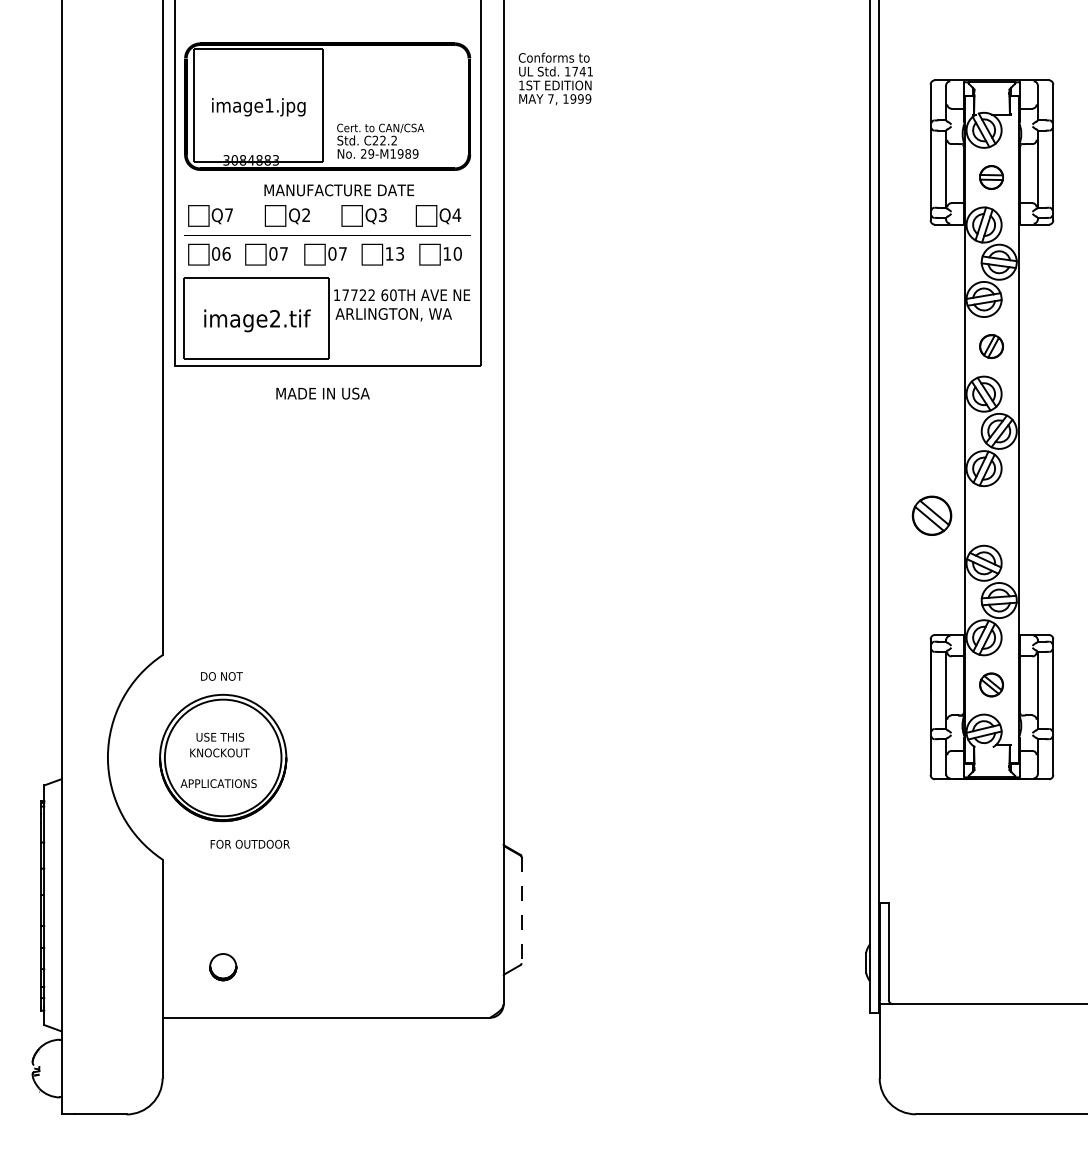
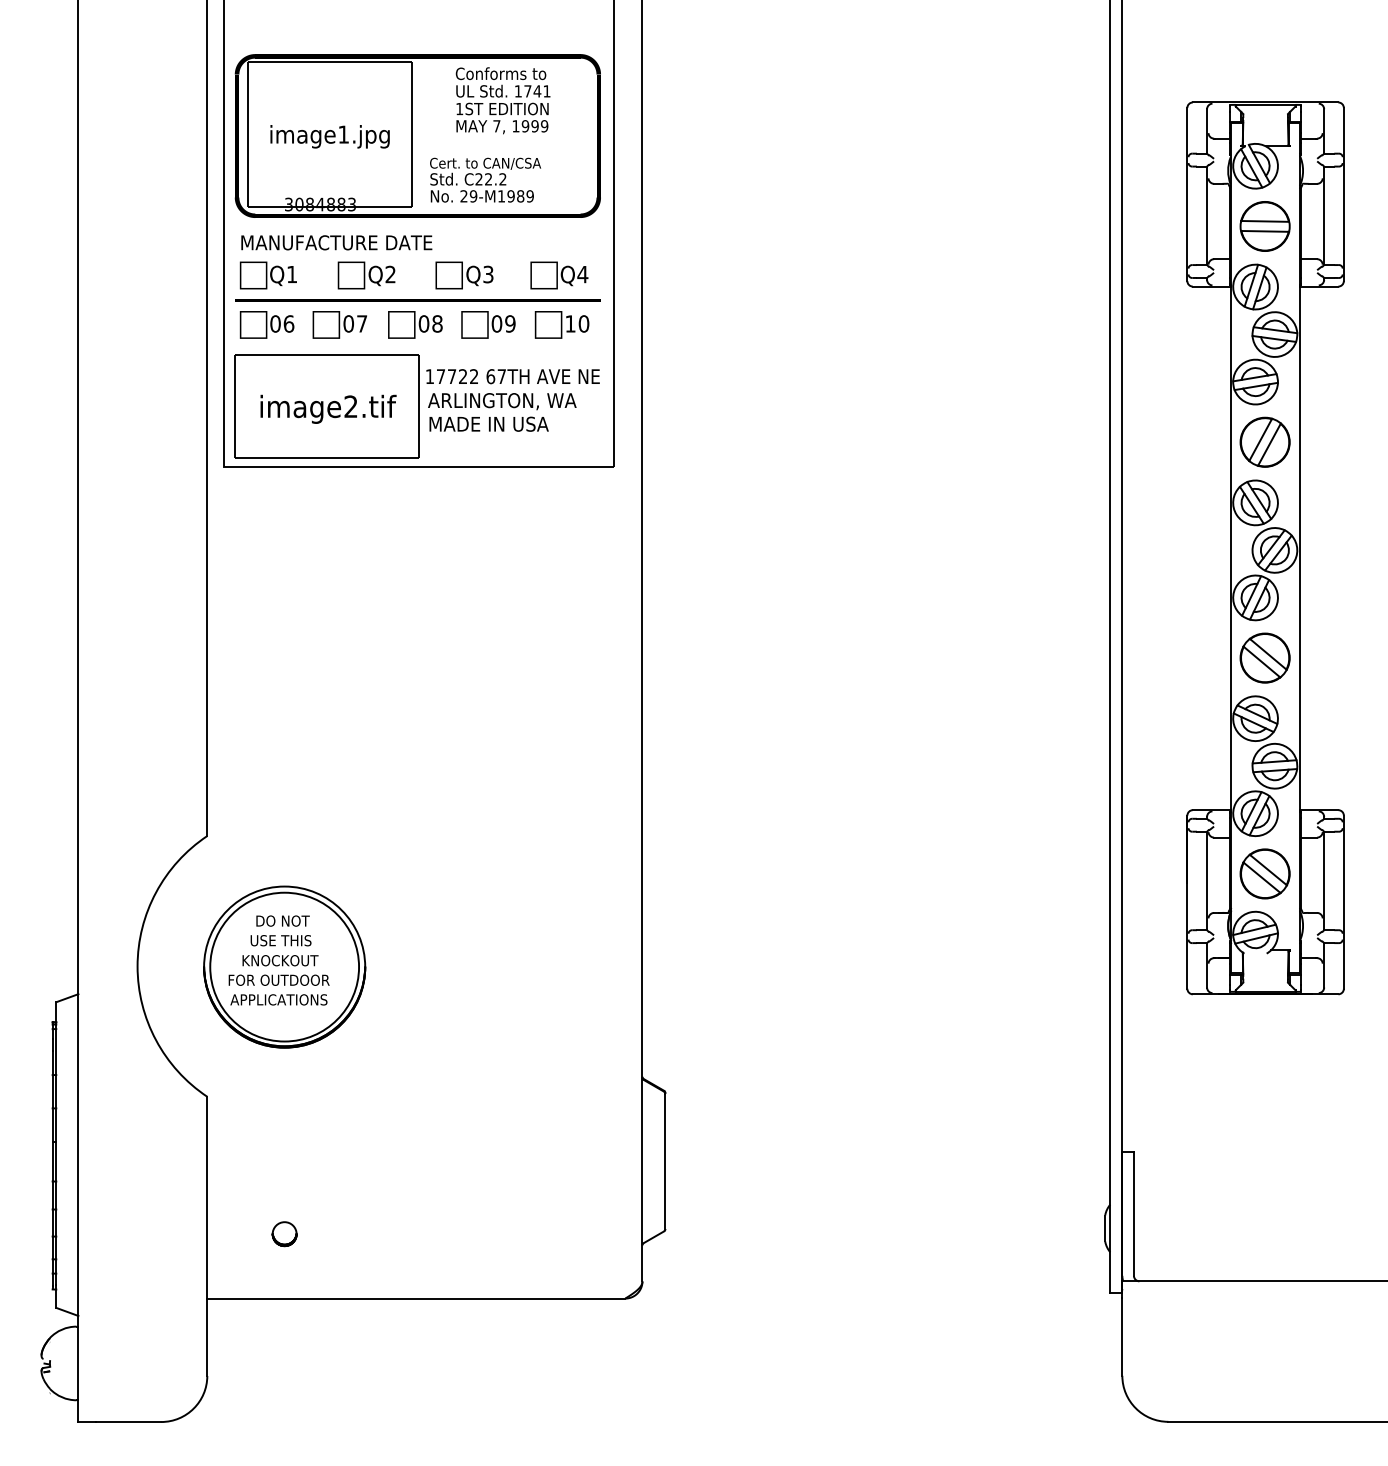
text: (555, 78) -> (502, 100), moved
part: (991, 177) -> (1264, 226), size x1.67
text: (339, 190) -> (336, 242), moved
text: (229, 215) -> (292, 274), Q7 -> Q1
text: (342, 253) -> (437, 323), 07 -> 08
text: (394, 253) -> (503, 323), 13 -> 09
text: (393, 295) -> (501, 376), 60TH -> 67TH
part: (991, 346) -> (1264, 441), size x1.67
text: (322, 393) -> (488, 423), moved
part: (931, 515) -> (1264, 657), moved
text: (221, 675) -> (282, 920), moved
part: (991, 684) -> (1264, 873), size x1.67
text: (249, 843) -> (278, 979), moved
line: (521, 911) -> (665, 1162), dashed -> solid
part: (223, 967) -> (284, 1234), size x0.71

